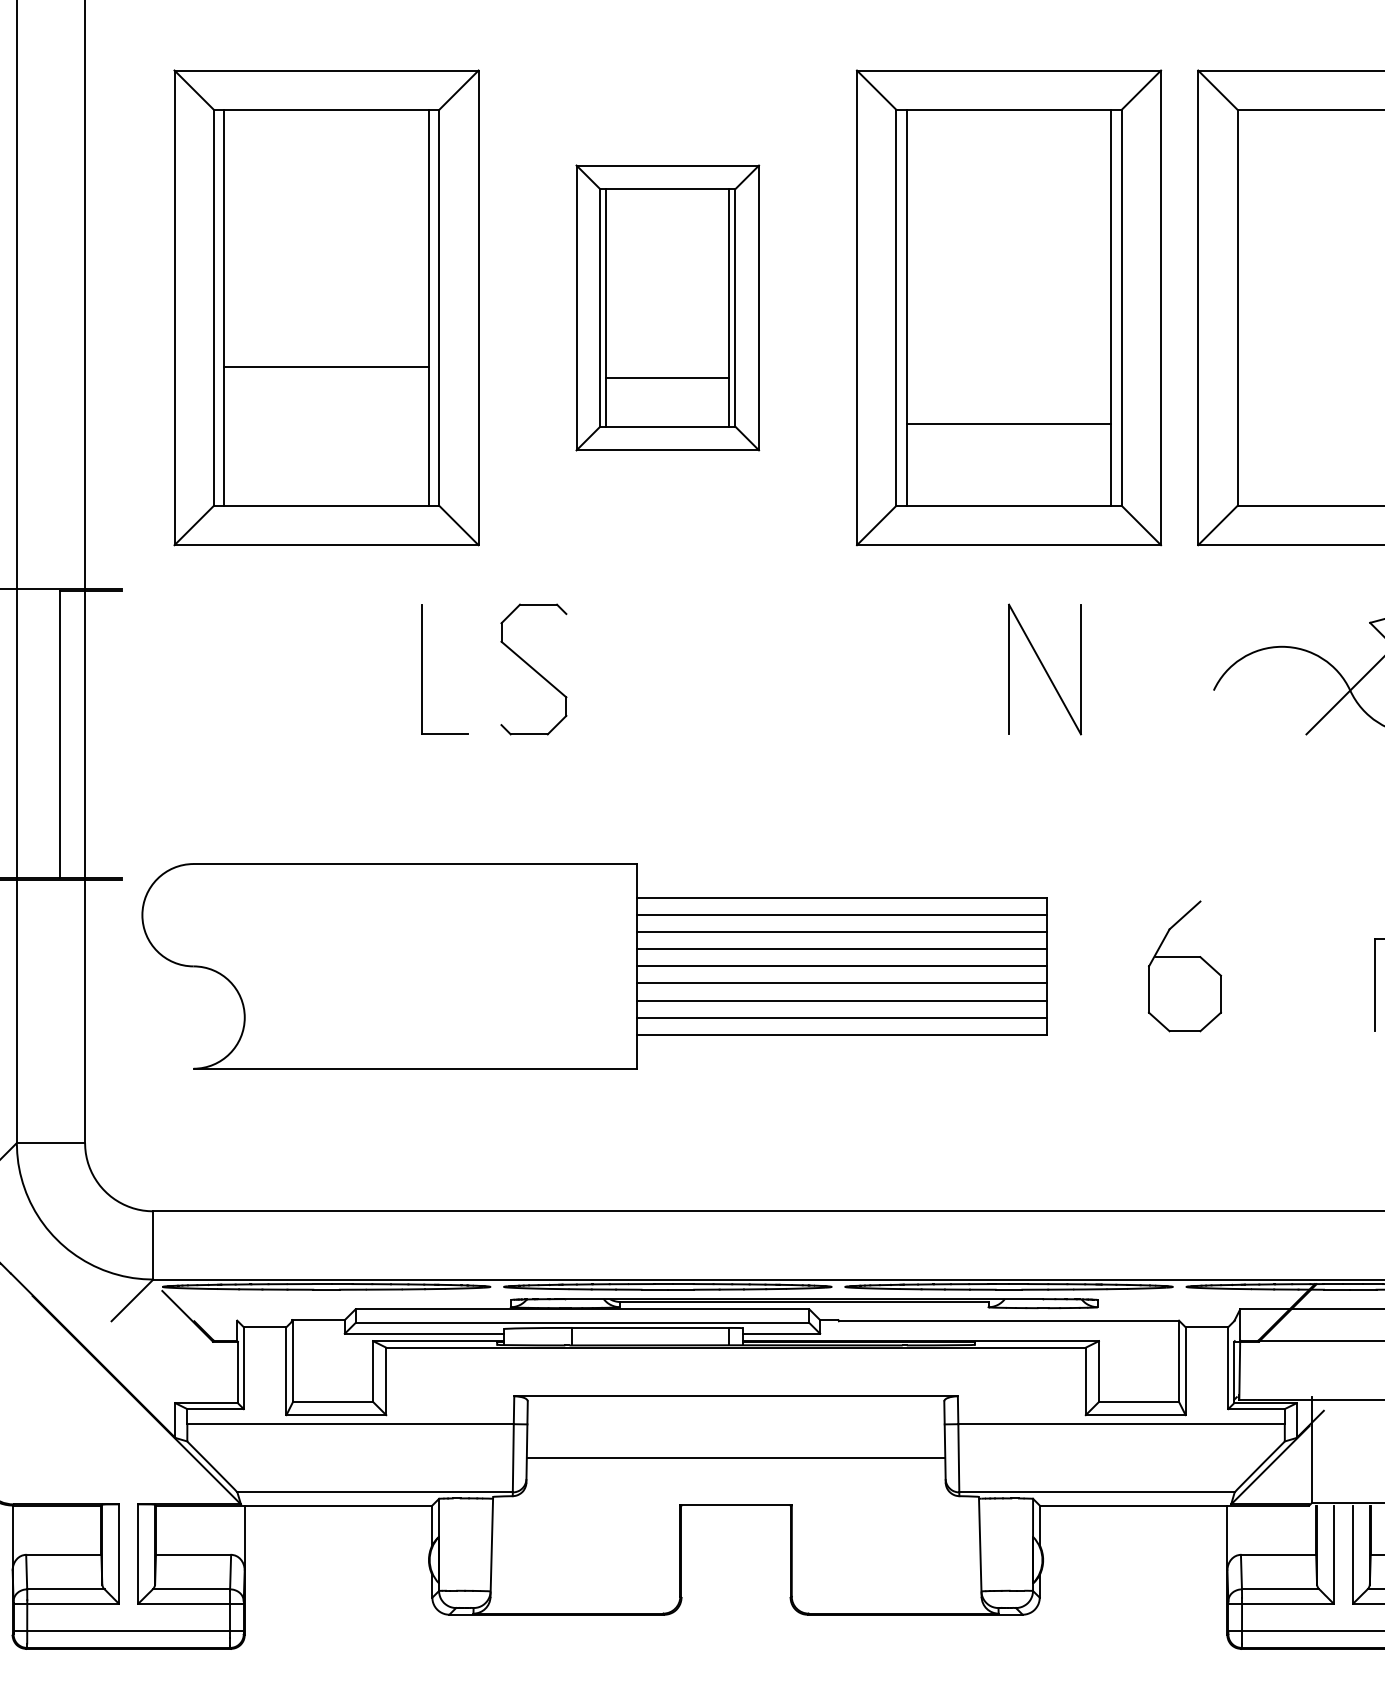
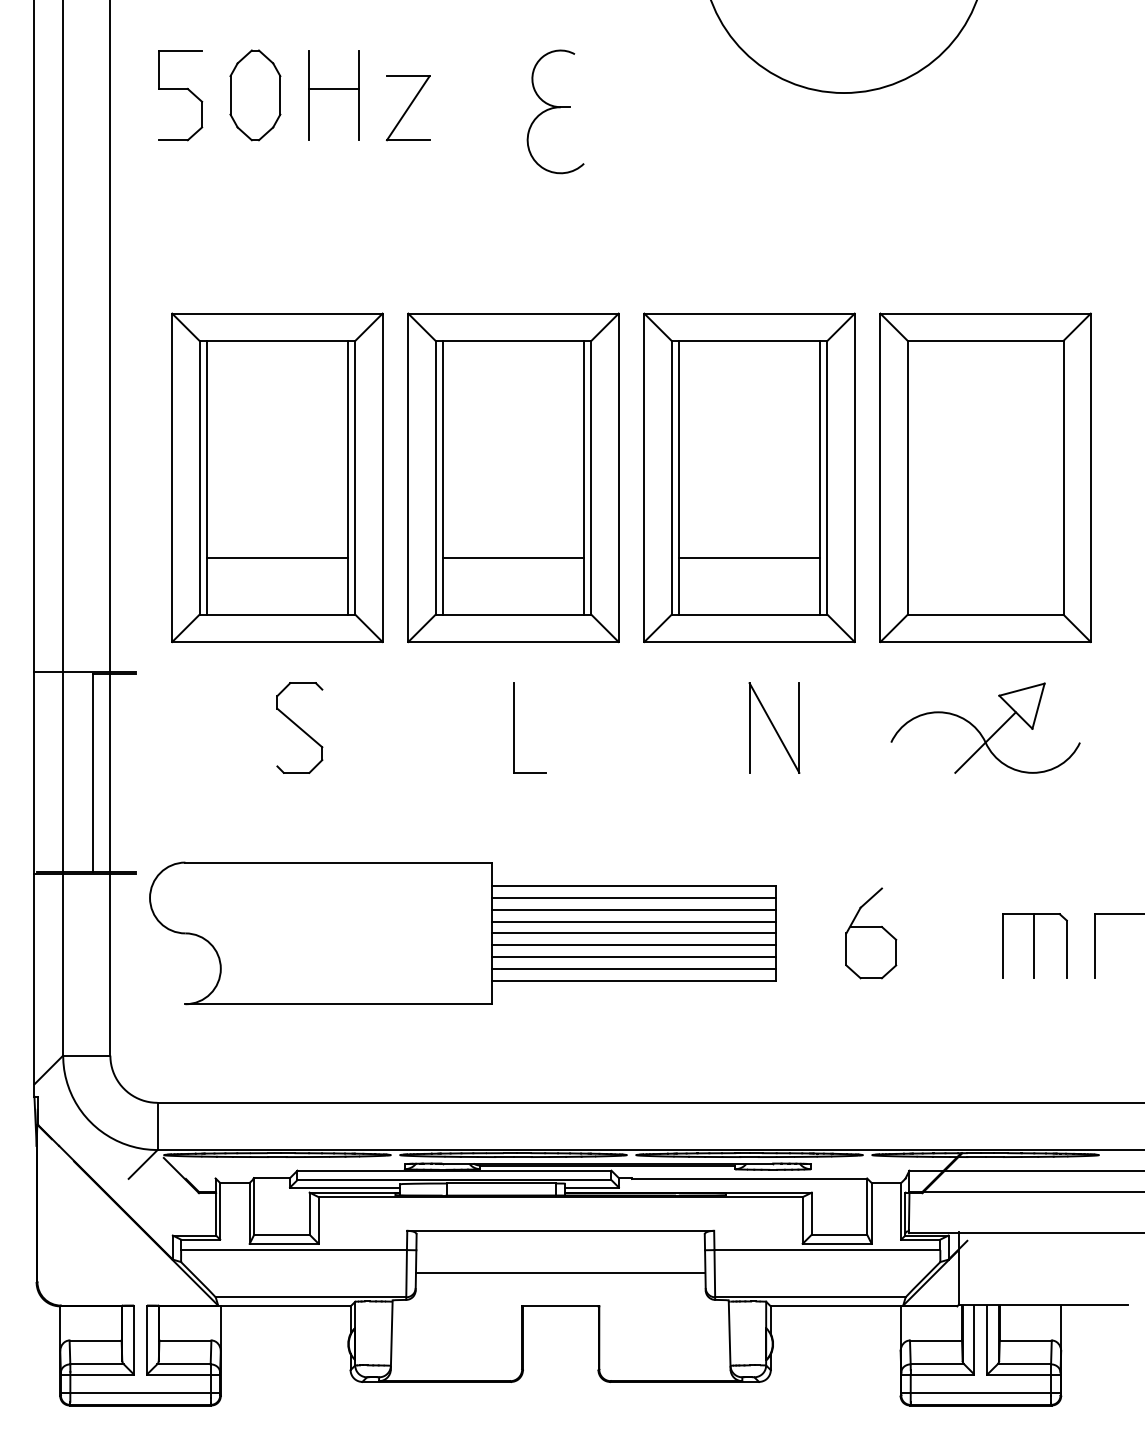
part: (667, 307) -> (513, 477), size x1.67
line: (326, 368) -> (277, 558), moved
part: (423, 668) -> (514, 727), moved
part: (533, 668) -> (299, 727), moved

